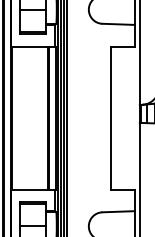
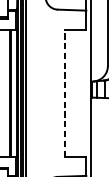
line: (110, 117) -> (64, 92), solid -> dashed

